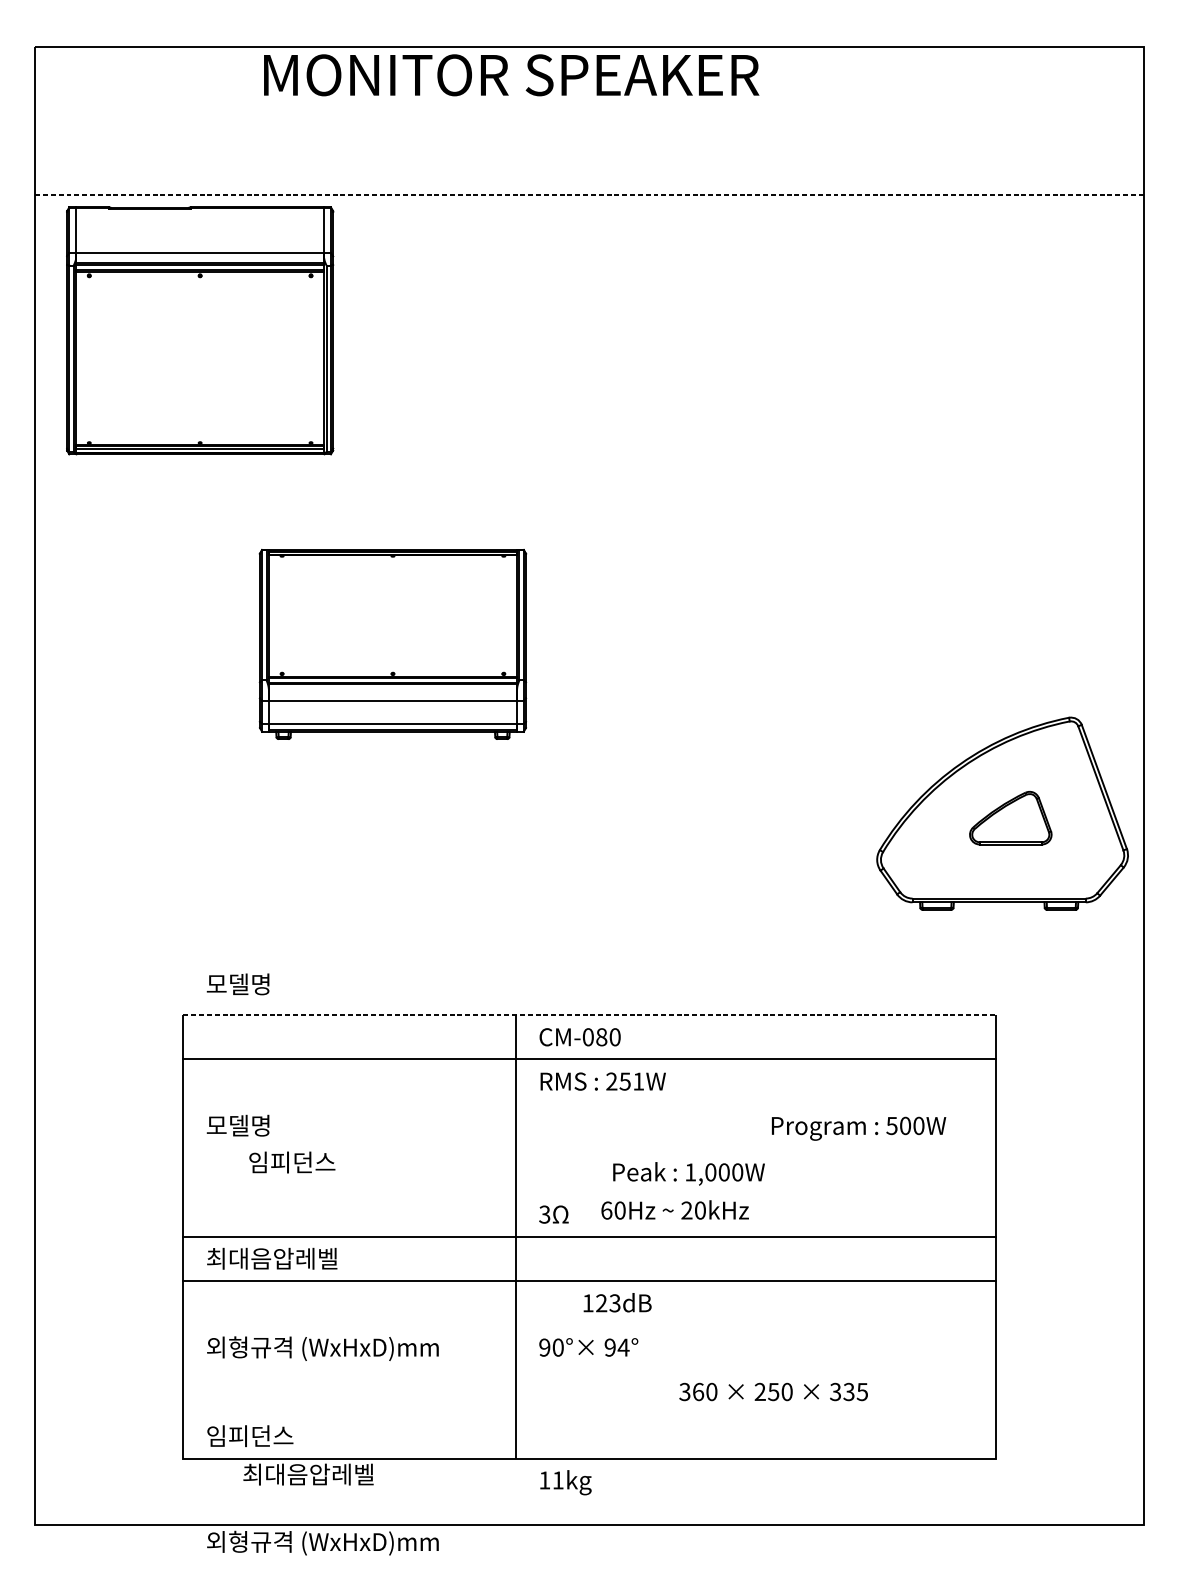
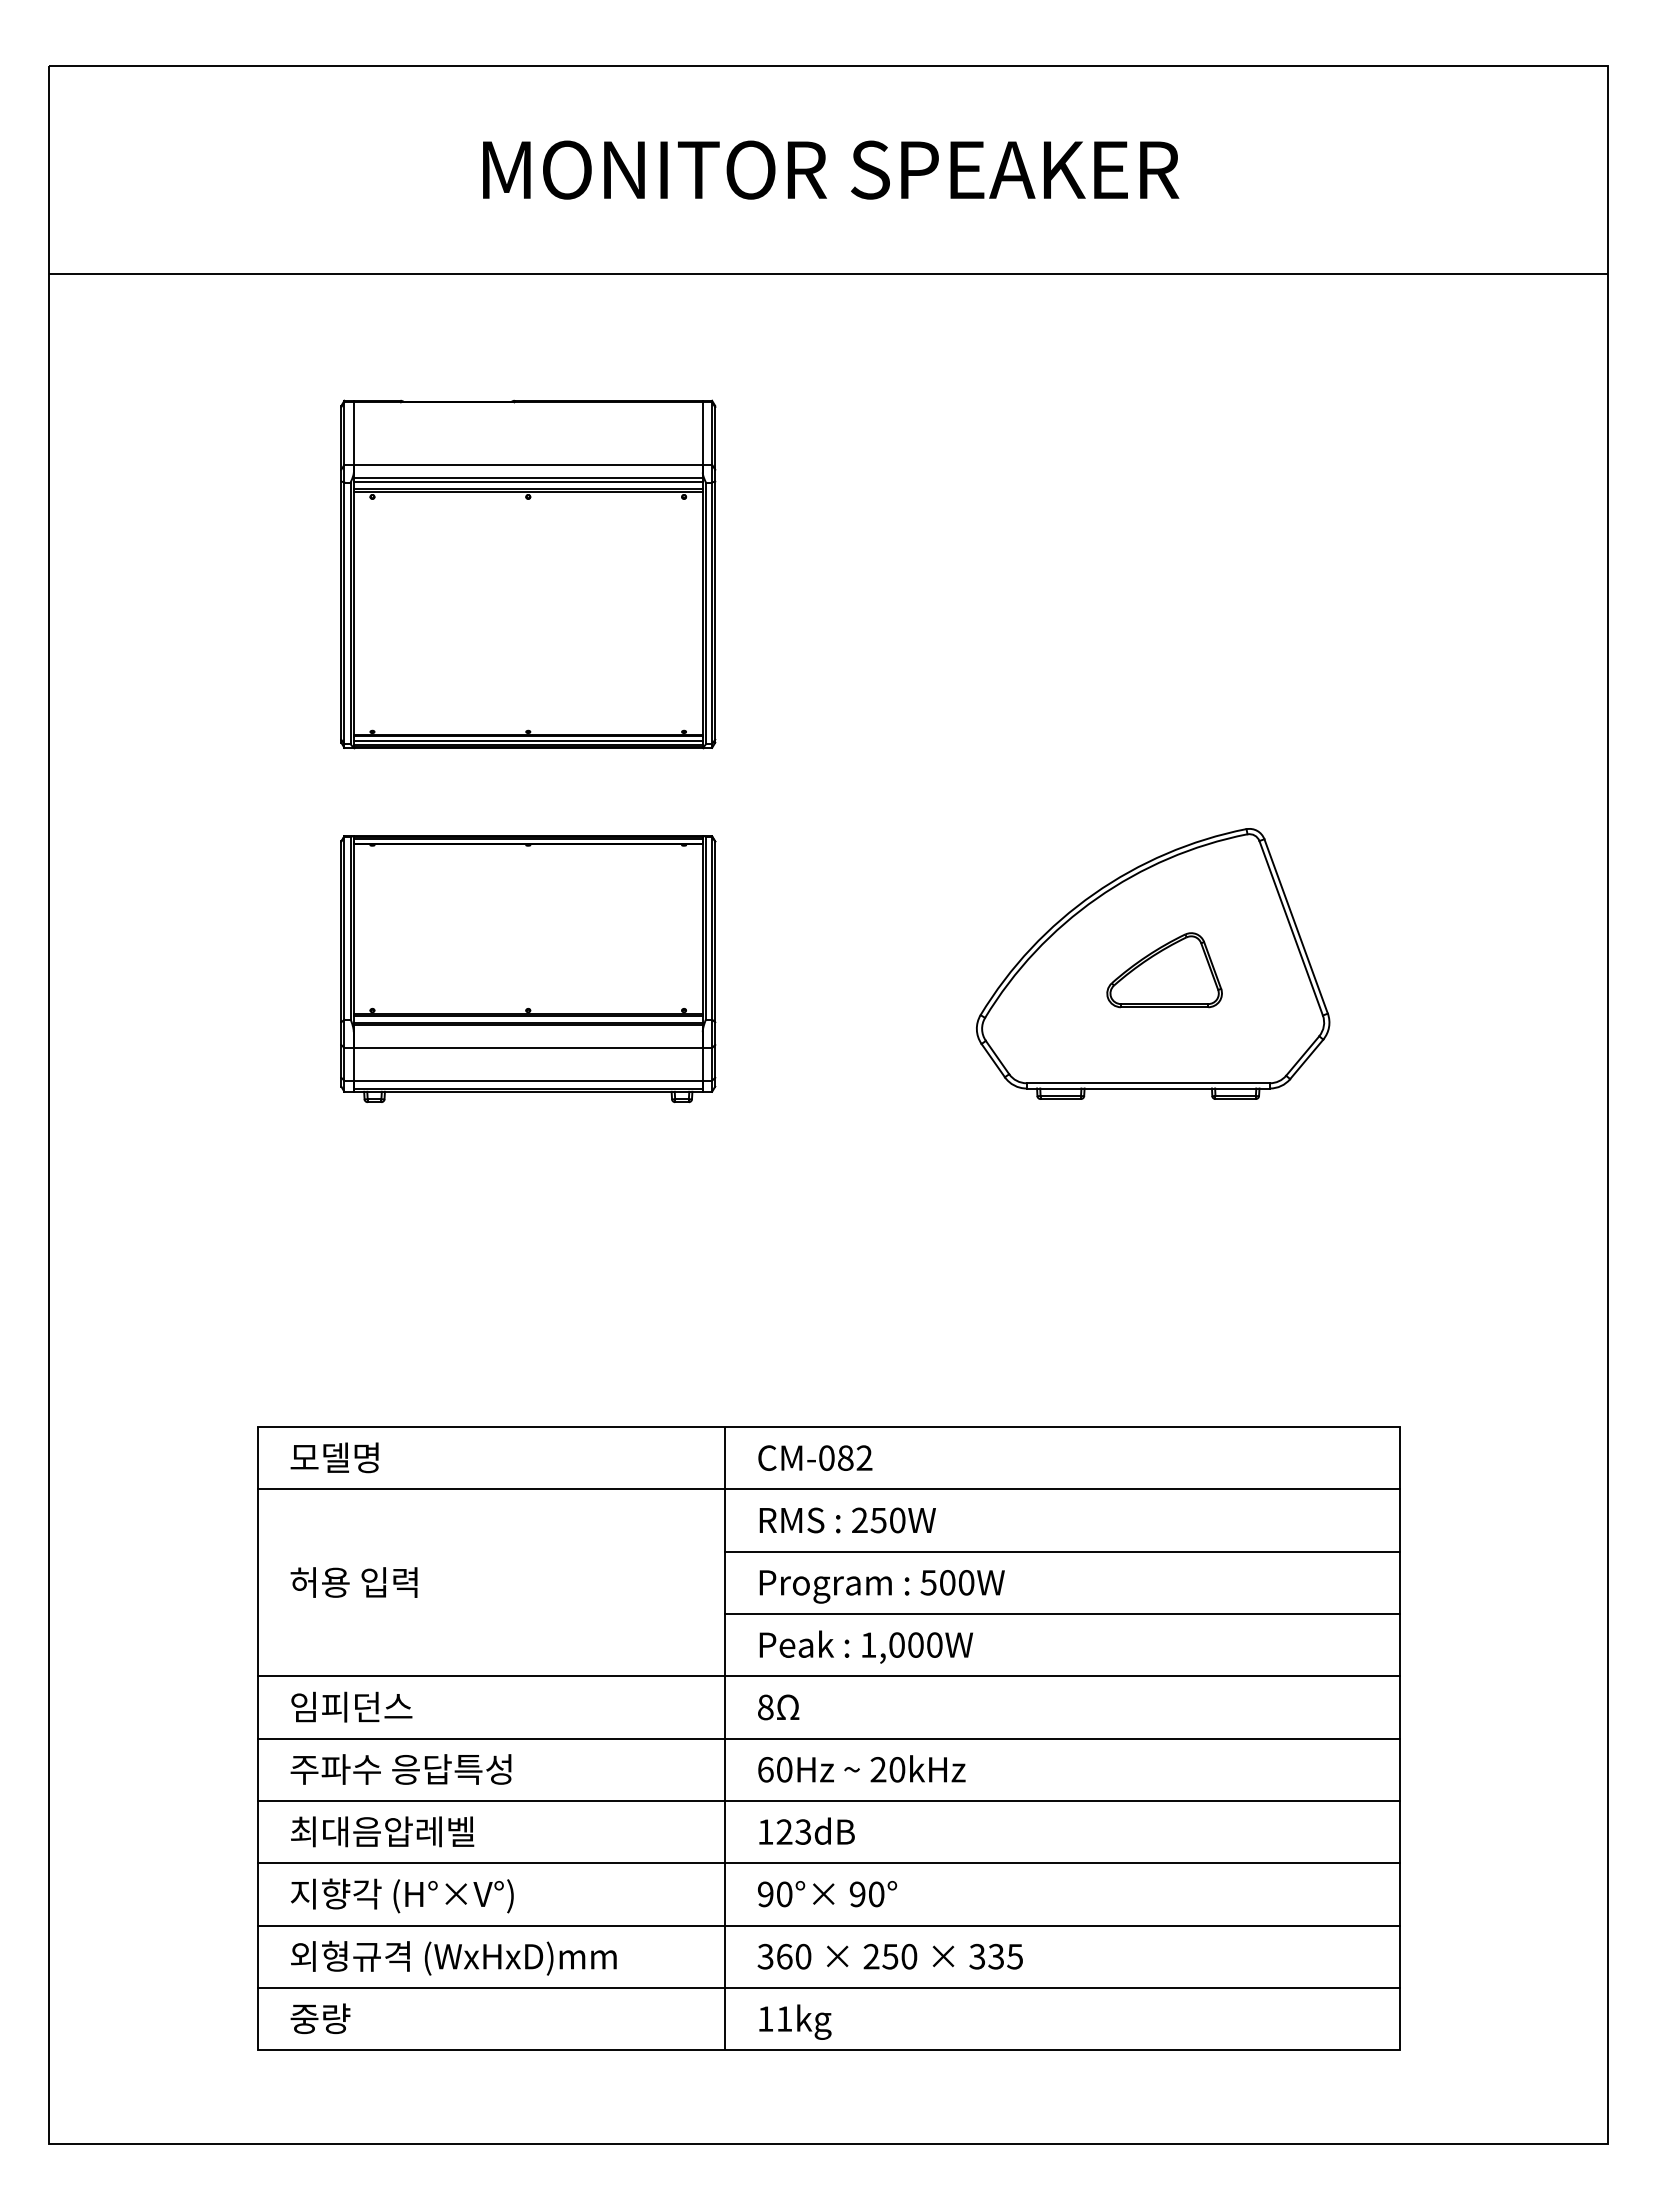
text: (511, 74) -> (831, 169), moved
line: (589, 195) -> (828, 274), dashed -> solid
part: (200, 330) -> (528, 574), moved
part: (393, 644) -> (528, 968), moved
part: (1002, 813) -> (1153, 963), moved
text: (238, 984) -> (334, 1457), moved
line: (590, 1015) -> (829, 1427), dashed -> solid
text: (615, 1036) -> (864, 1457), CM-080 -> CM-082
text: (638, 1081) -> (897, 1520), 251W -> 250W
line: (755, 1103) -> (1062, 1551), added
text: (251, 1125) -> (353, 1582), 모델명 -> 허용 입력
text: (858, 1128) -> (881, 1586), moved
line: (755, 1147) -> (1062, 1613), added
text: (292, 1162) -> (351, 1706), moved
text: (688, 1173) -> (865, 1646), moved
line: (589, 1192) -> (828, 1676), added
text: (674, 1209) -> (861, 1768), moved
text: (544, 1214) -> (765, 1707), 3 -> 8
text: (284, 1258) -> (400, 1769), 최대음압레벨 -> 주파수 응답특성
text: (617, 1302) -> (806, 1830), moved
line: (589, 1325) -> (828, 1863), added
text: (623, 1347) -> (876, 1894), 94° -> 90°
text: (322, 1348) -> (453, 1895), 외형규격 (WxHxD)mm -> 지향각 (H°×V°)
line: (589, 1369) -> (828, 1925), added
text: (773, 1391) -> (889, 1956), moved
line: (589, 1413) -> (828, 1987), added
text: (250, 1435) -> (351, 2018), 임피던스 -> 중량
text: (308, 1474) -> (382, 1831), moved
text: (566, 1482) -> (795, 2021), moved
text: (322, 1542) -> (453, 1957), moved

